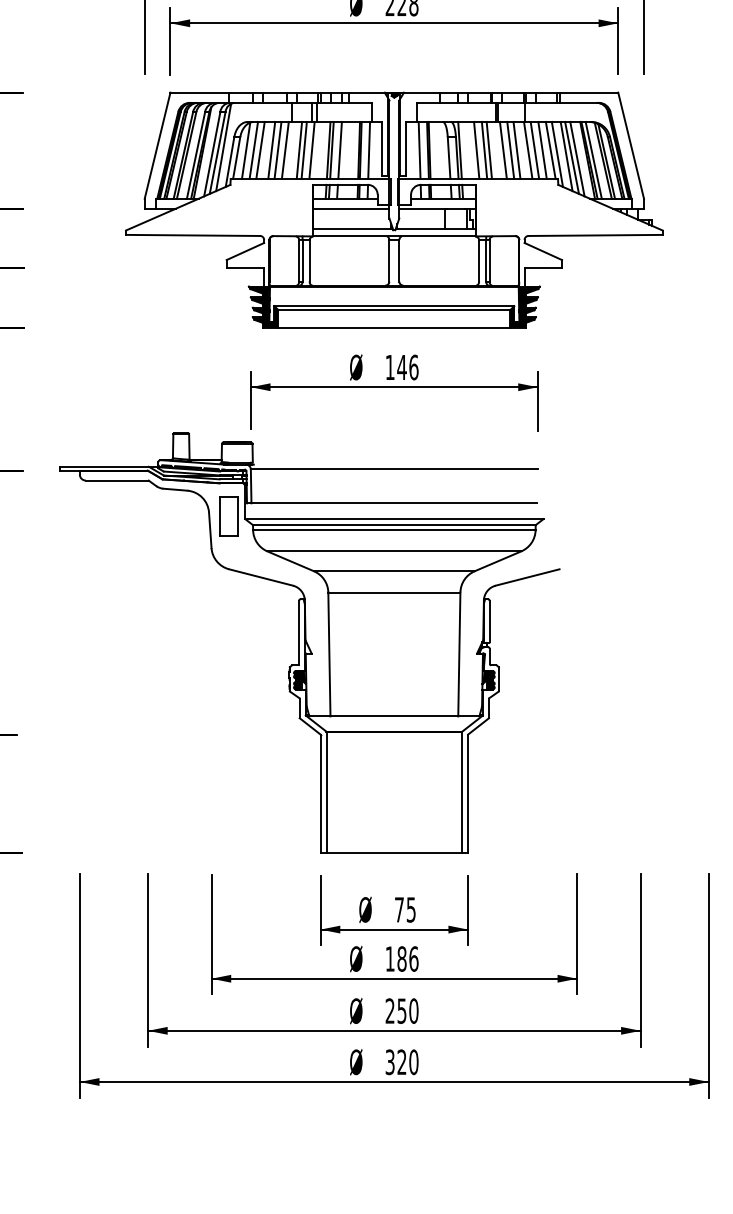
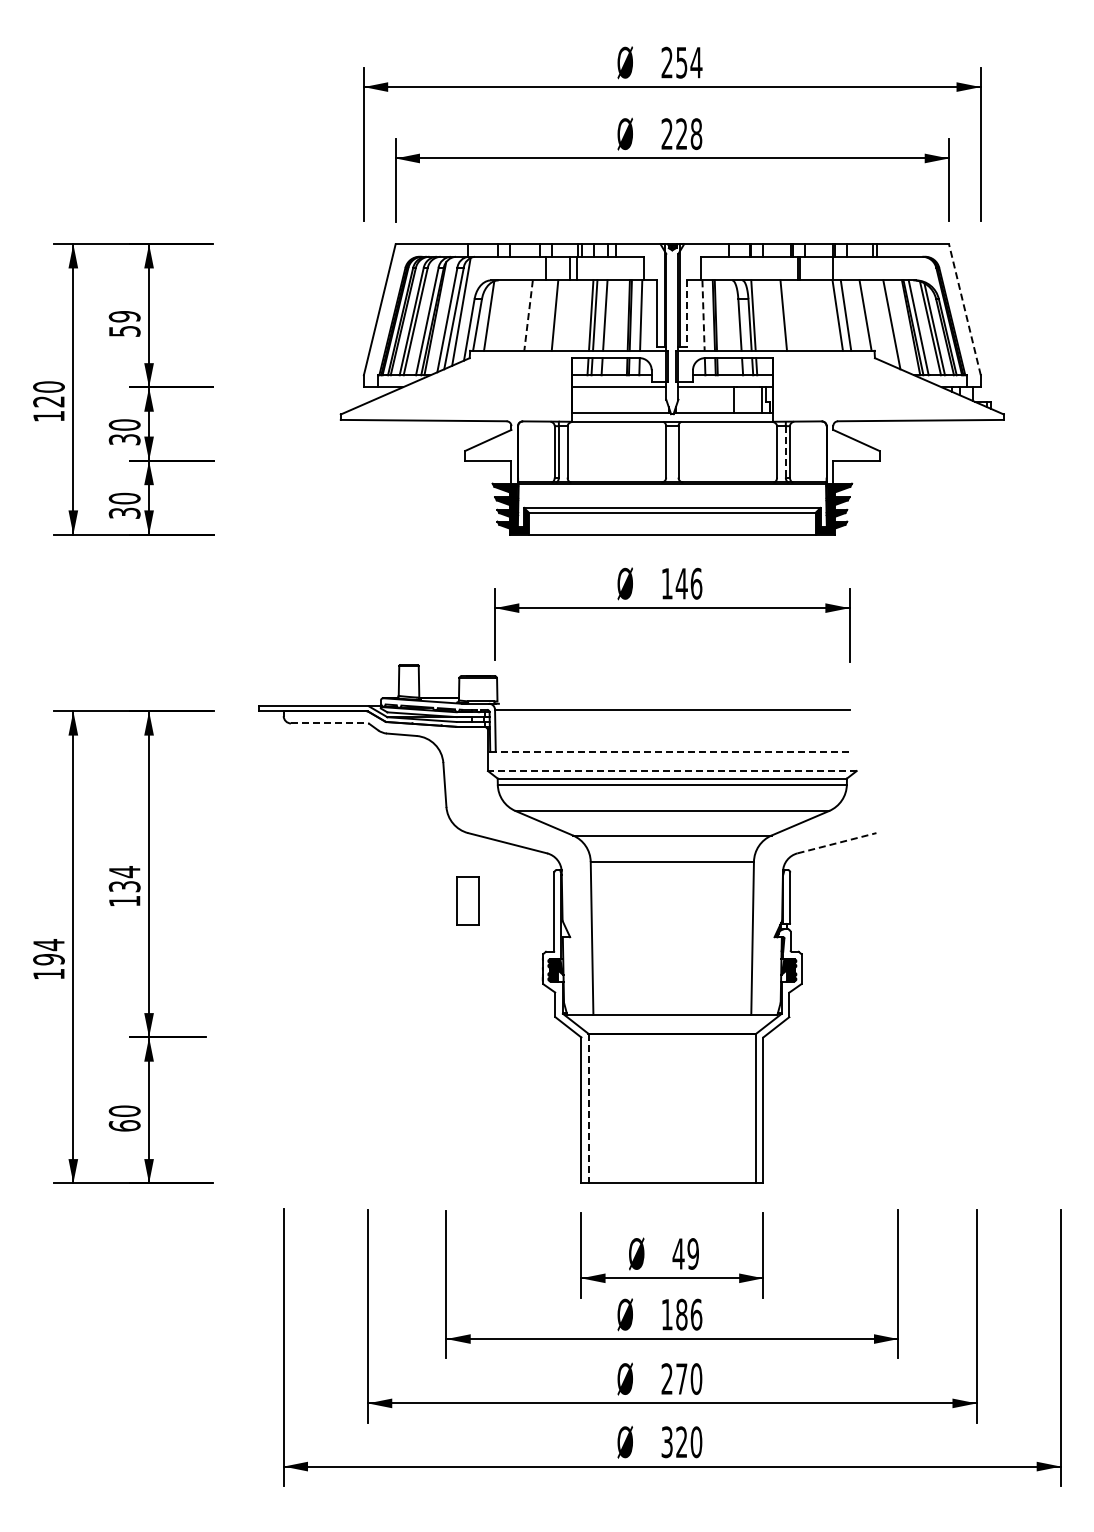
line: (630, 145) -> (964, 309), solid -> dashed
line: (406, 149) -> (687, 314), solid -> dashed
line: (253, 150) -> (498, 315), removed
line: (260, 150) -> (506, 315), removed
line: (271, 150) -> (520, 315), removed
line: (277, 150) -> (528, 315), solid -> dashed
line: (285, 150) -> (537, 315), removed
line: (303, 150) -> (560, 315), removed
line: (311, 150) -> (570, 315), removed
line: (476, 150) -> (773, 315), removed
line: (489, 150) -> (789, 315), removed
line: (502, 150) -> (806, 315), removed
line: (510, 150) -> (815, 315), removed
line: (516, 150) -> (823, 315), removed
line: (542, 150) -> (855, 315), removed
line: (419, 151) -> (703, 316), solid -> dashed
line: (557, 154) -> (873, 320), removed
line: (566, 156) -> (884, 322), removed
line: (577, 159) -> (898, 326), removed
line: (485, 260) -> (785, 451), solid -> dashed
line: (116, 480) -> (329, 723), solid -> dashed
line: (394, 503) -> (672, 751), solid -> dashed
part: (228, 516) -> (467, 900), moved
line: (393, 519) -> (671, 771), solid -> dashed
line: (528, 577) -> (837, 843), solid -> dashed
line: (326, 792) -> (588, 1108), solid -> dashed
text: (405, 909) -> (685, 1253), 75 -> 49
text: (401, 1010) -> (681, 1378), 250 -> 270

